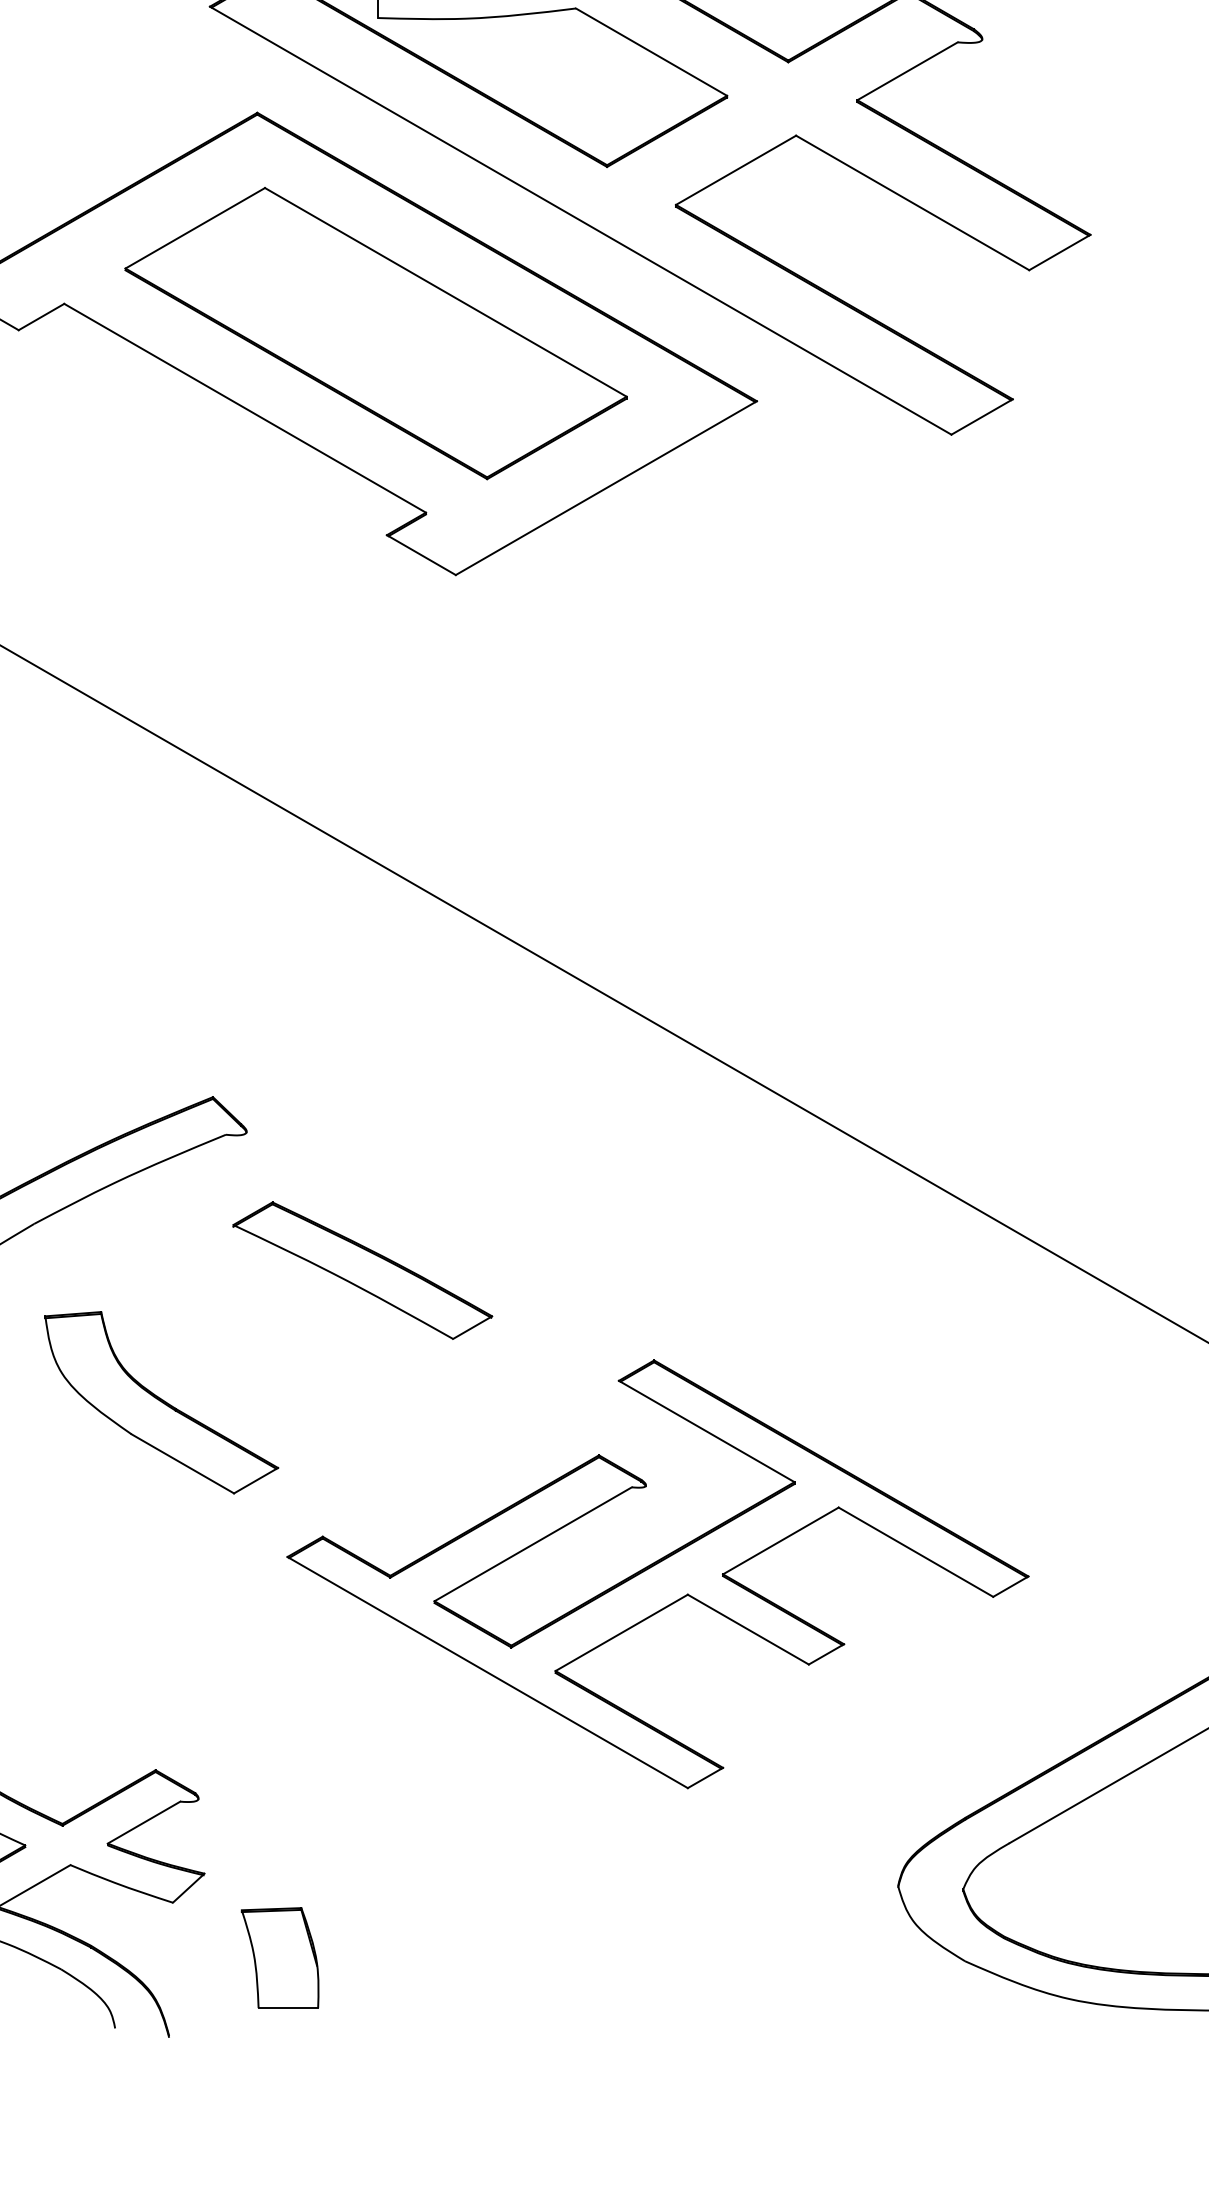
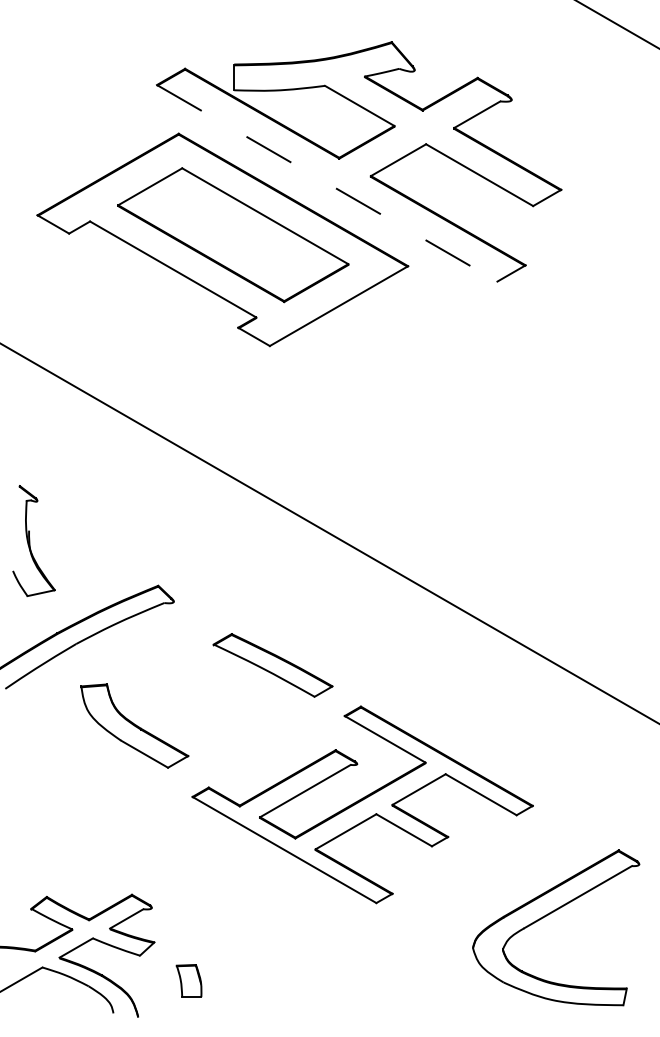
line: (581, 221) -> (327, 183), solid -> dashed
part: (361, 1270) -> (272, 665), moved
part: (278, 1956) -> (188, 980), size x0.7

